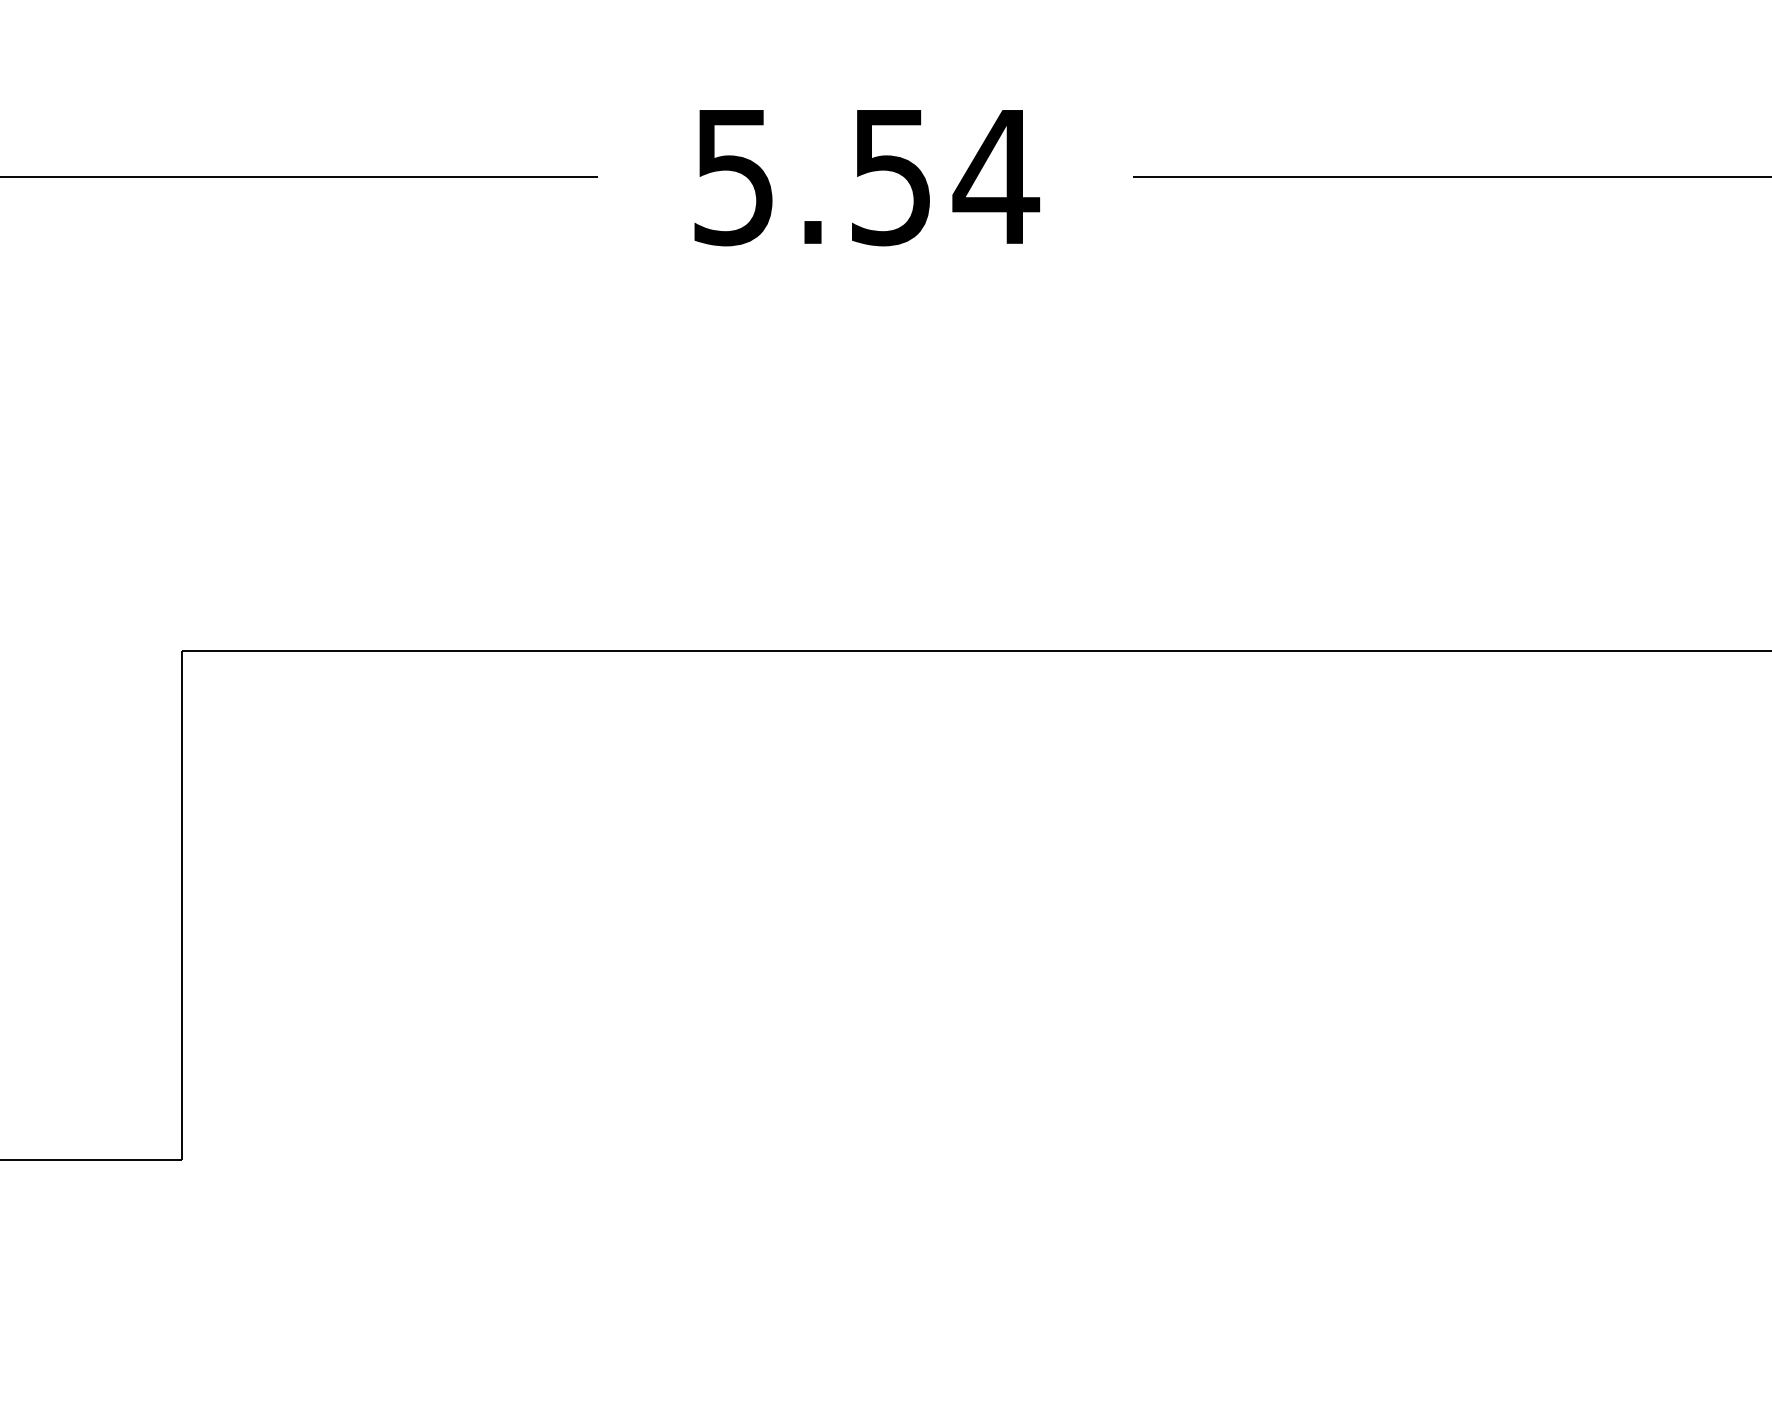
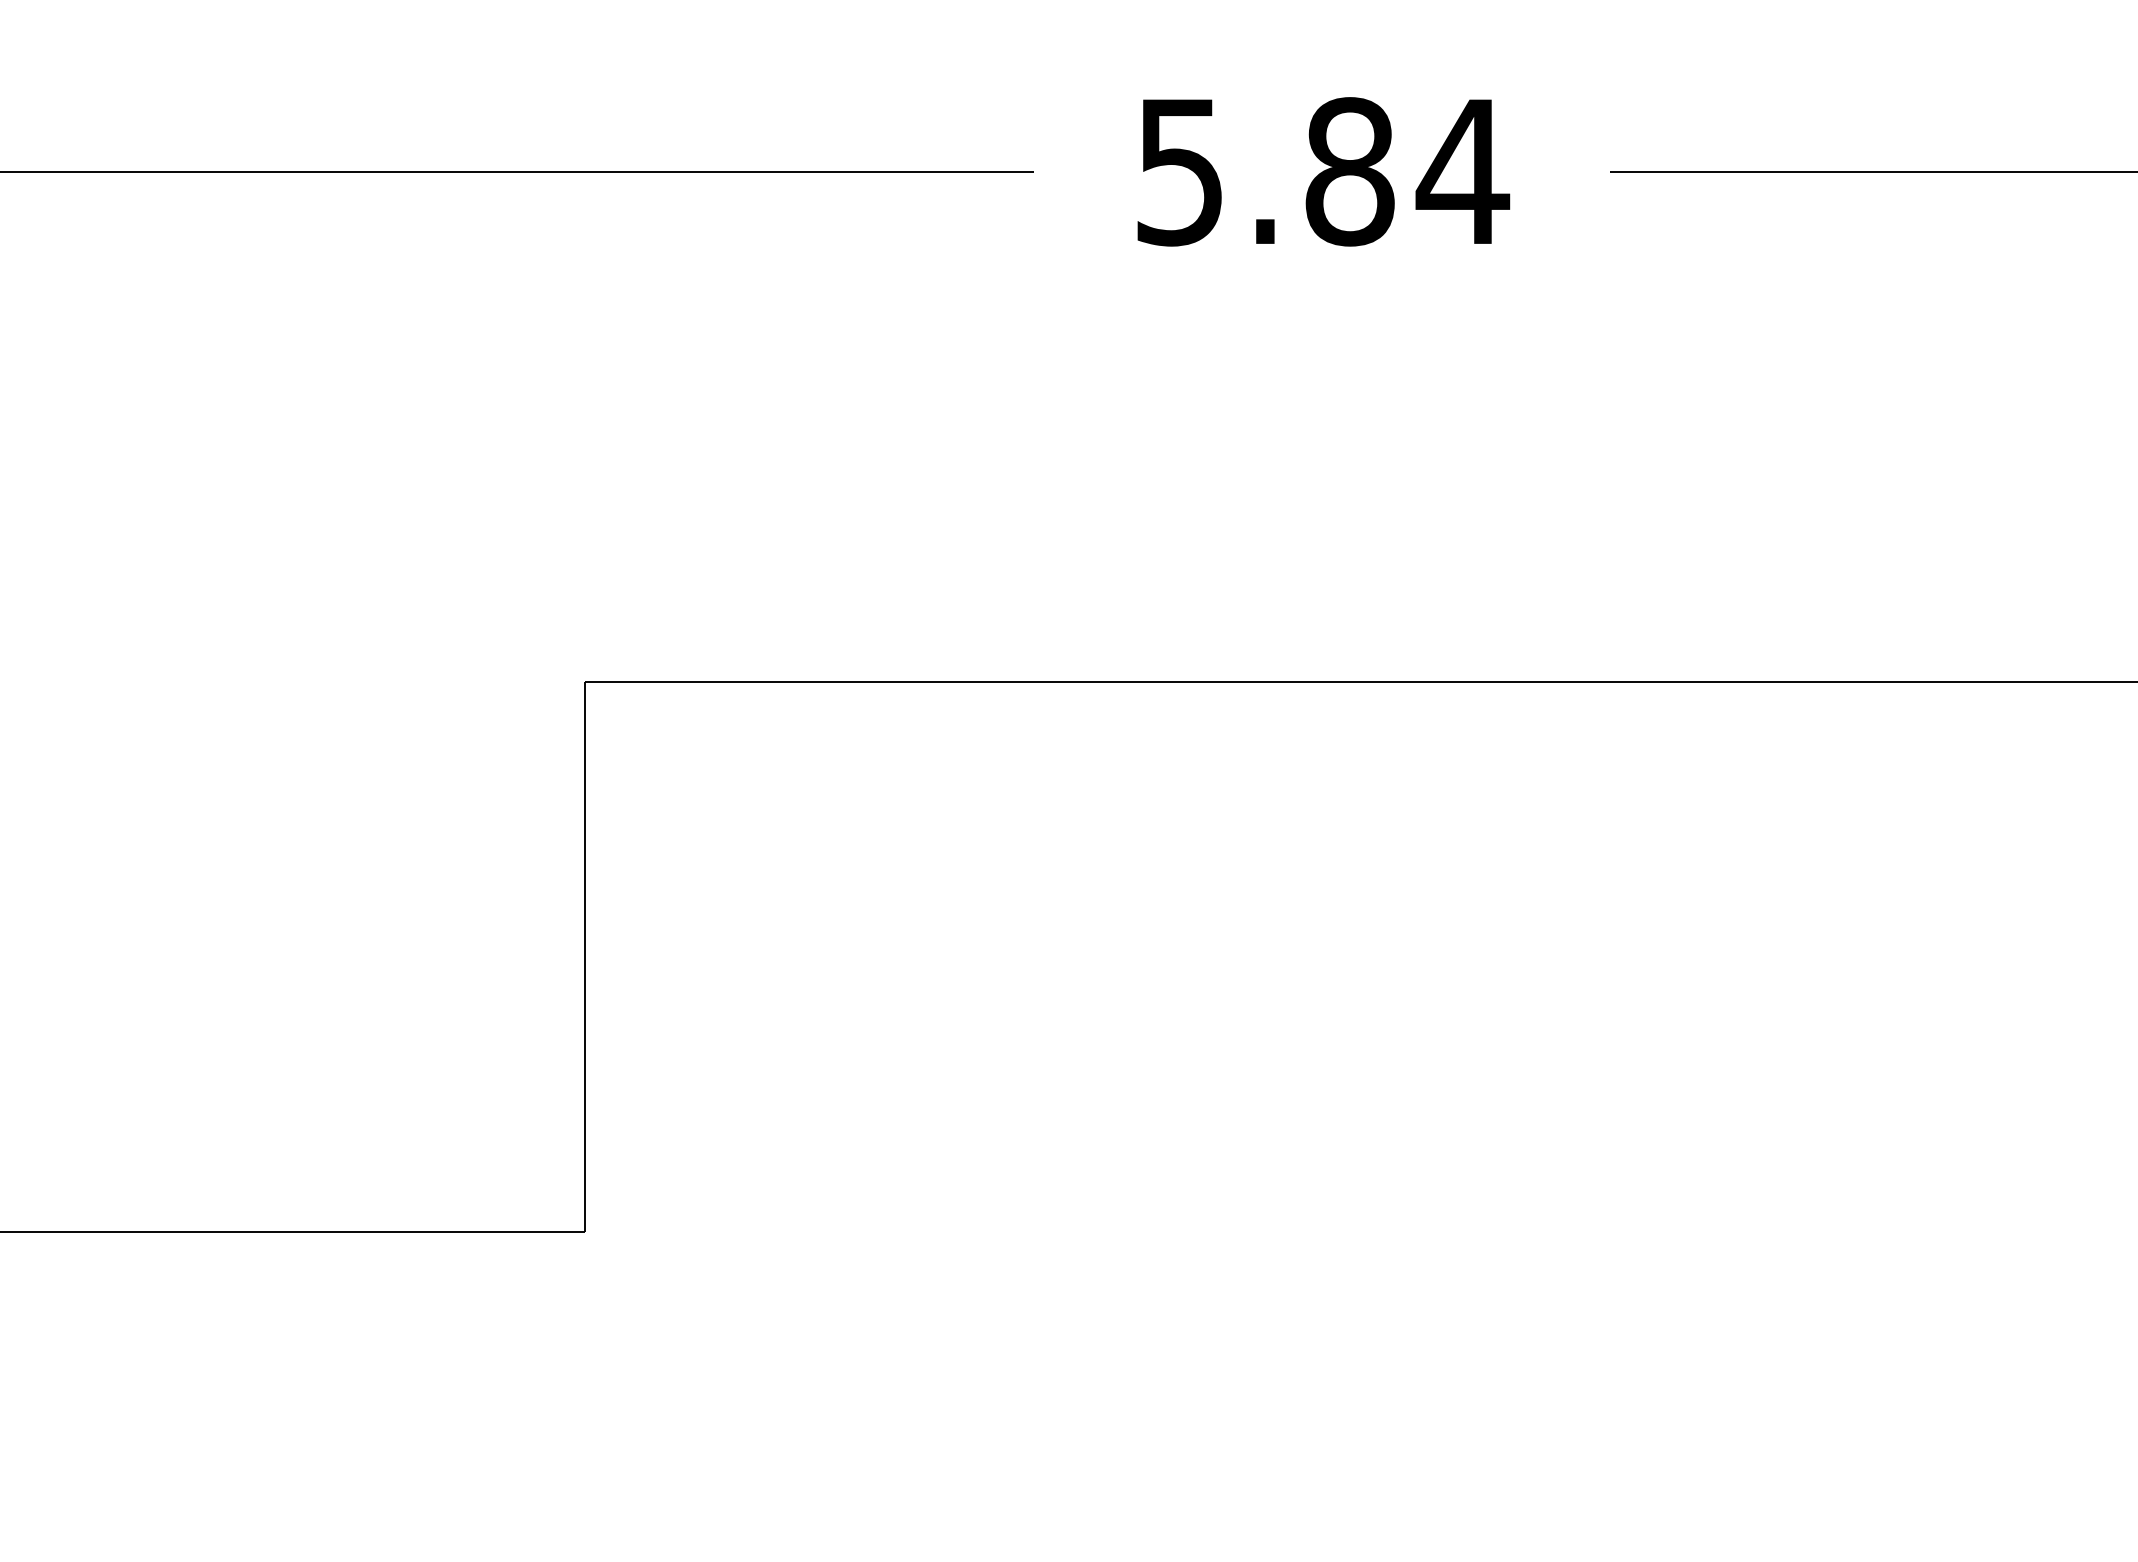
text: (891, 176) -> (1349, 171), 5.54 -> 5.84

